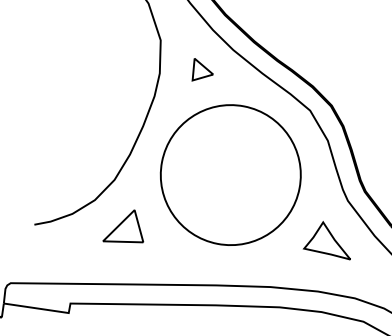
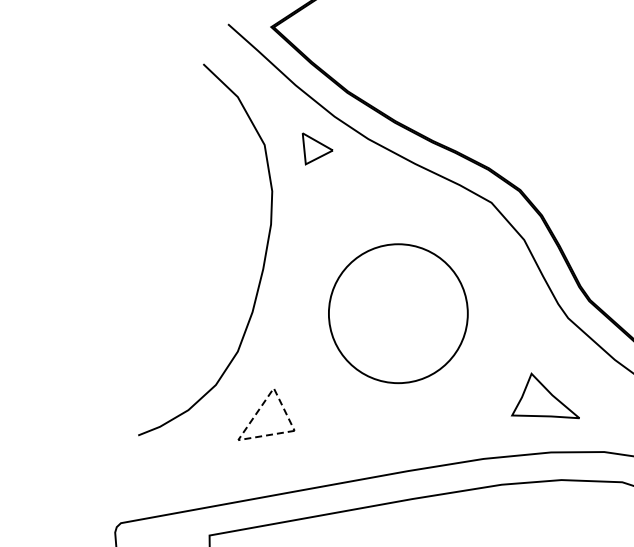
part: (202, 71) -> (317, 148), moved
circle: (230, 174) -> (398, 313), size x0.7
line: (116, 227) -> (253, 417), solid -> dashed
part: (329, 239) -> (545, 395), moved

